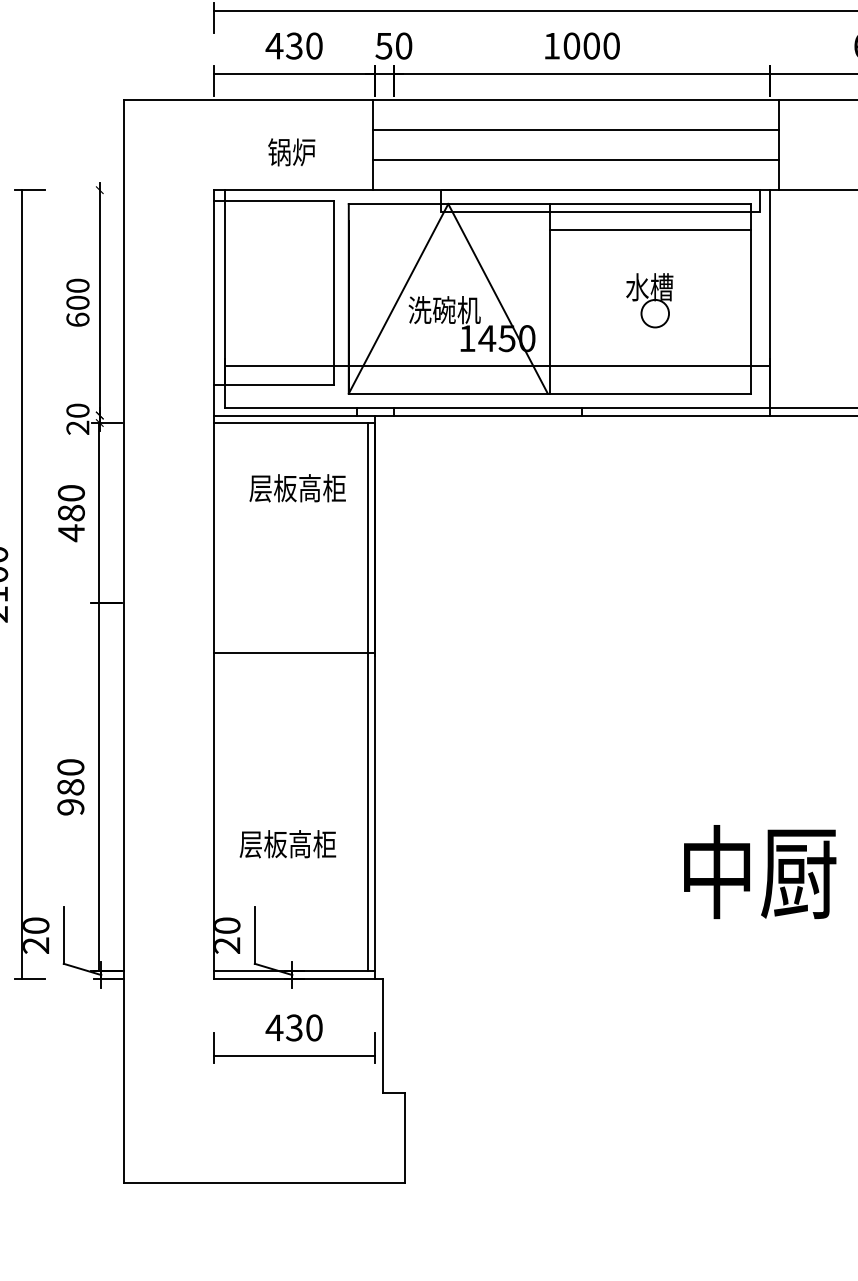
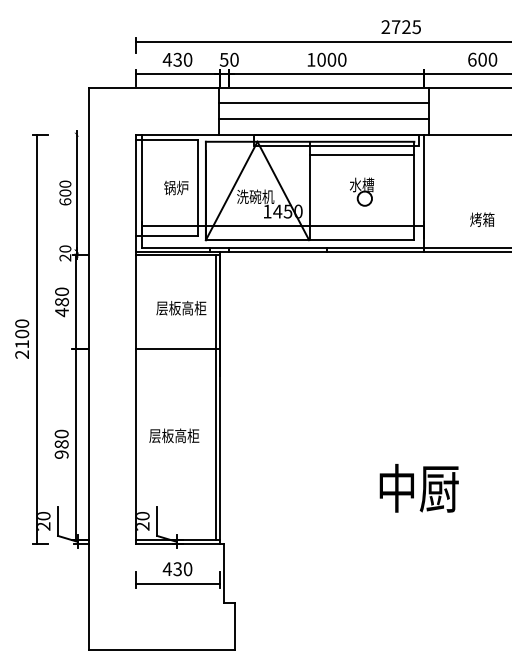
text: (292, 151) -> (176, 187), moved
text: (297, 488) -> (181, 308), moved
line: (294, 652) -> (177, 348), moved
text: (288, 843) -> (174, 435), moved

